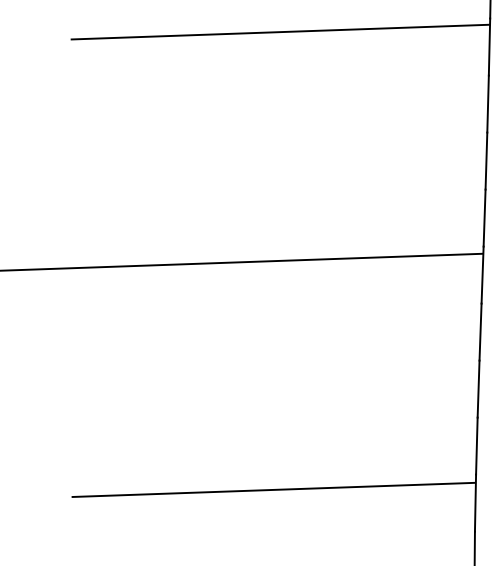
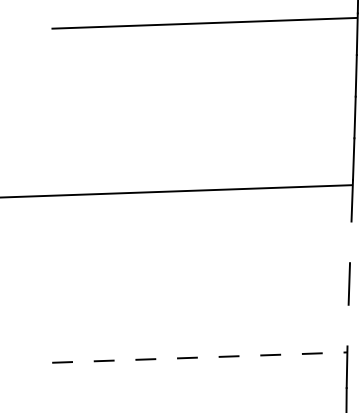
line: (480, 332) -> (350, 242), removed
line: (476, 445) -> (347, 325), removed
line: (273, 489) -> (199, 357), solid -> dashed

